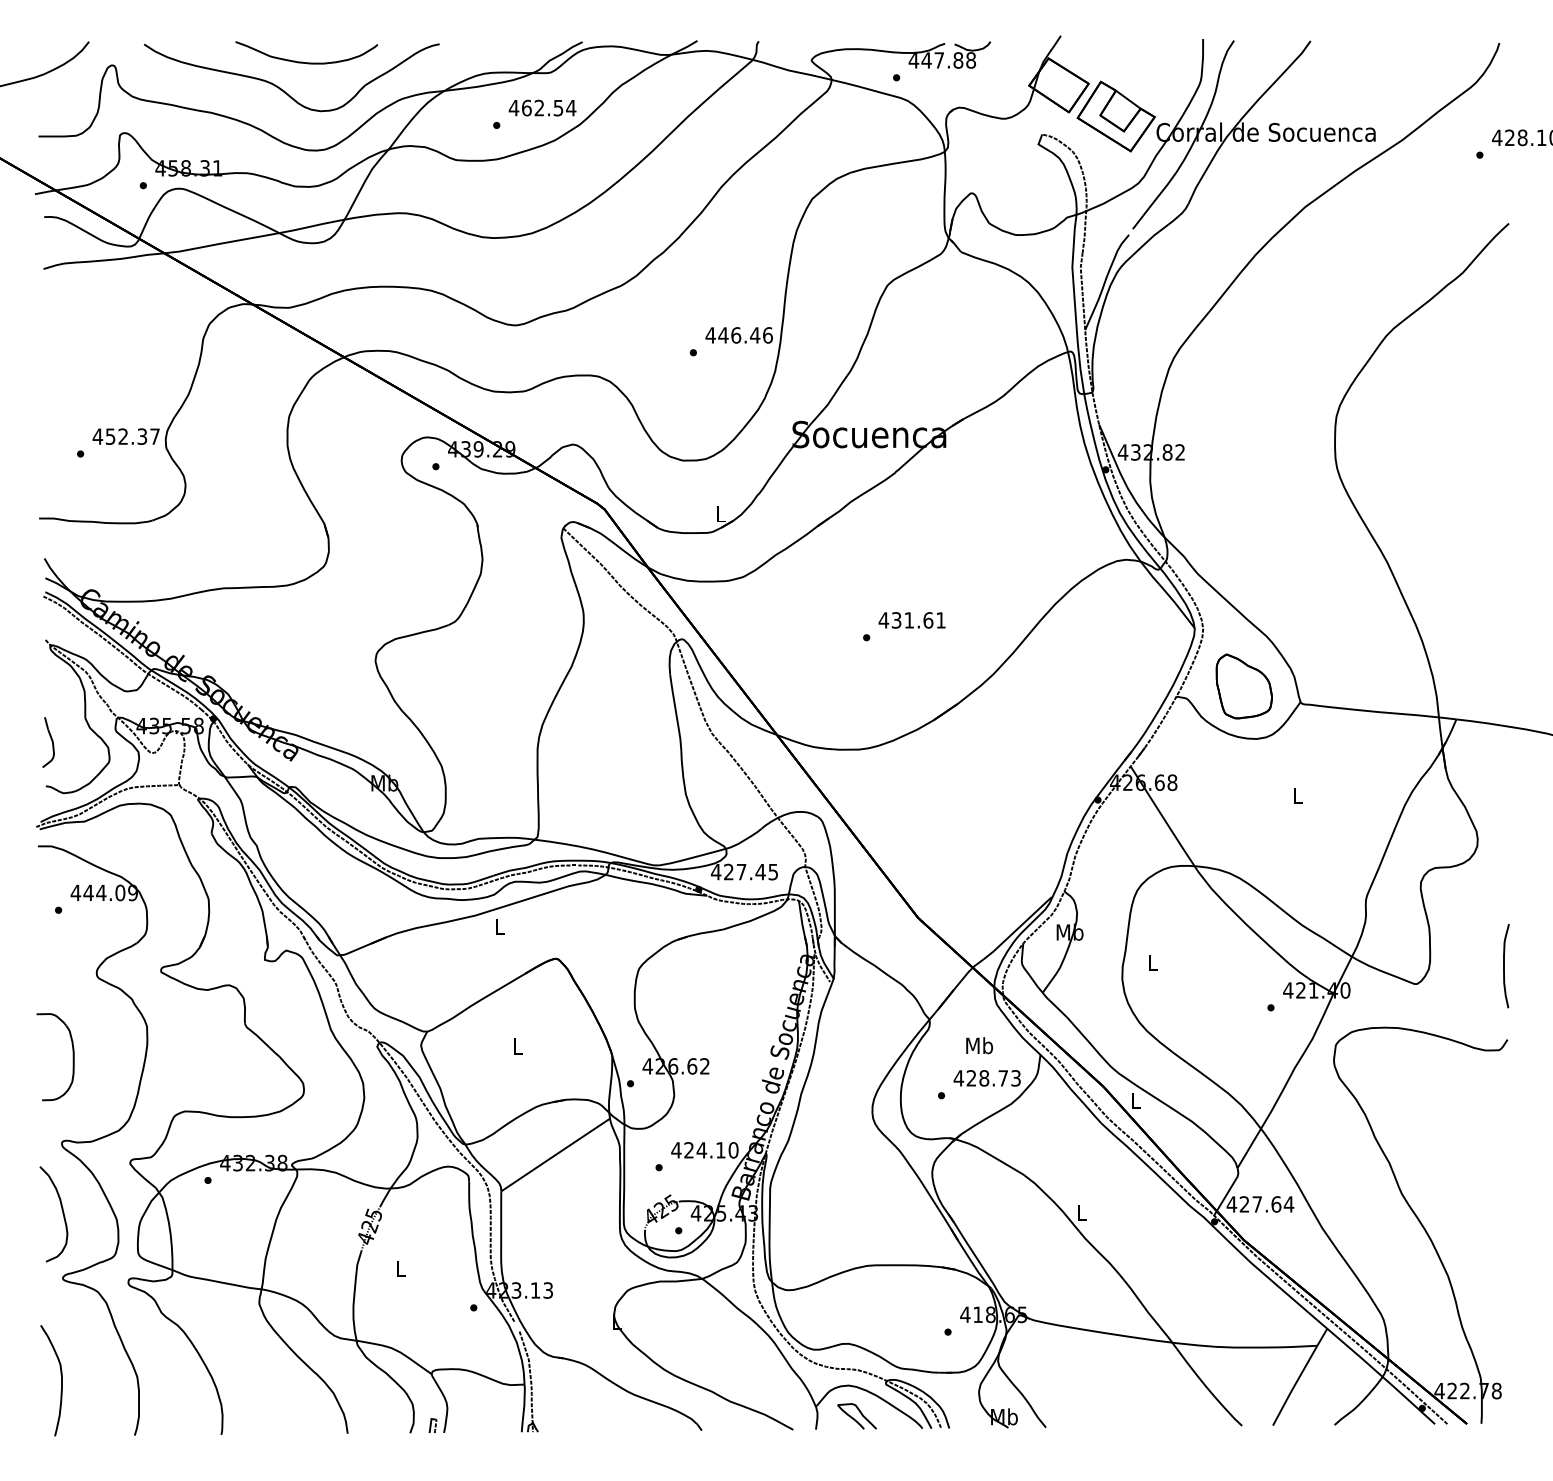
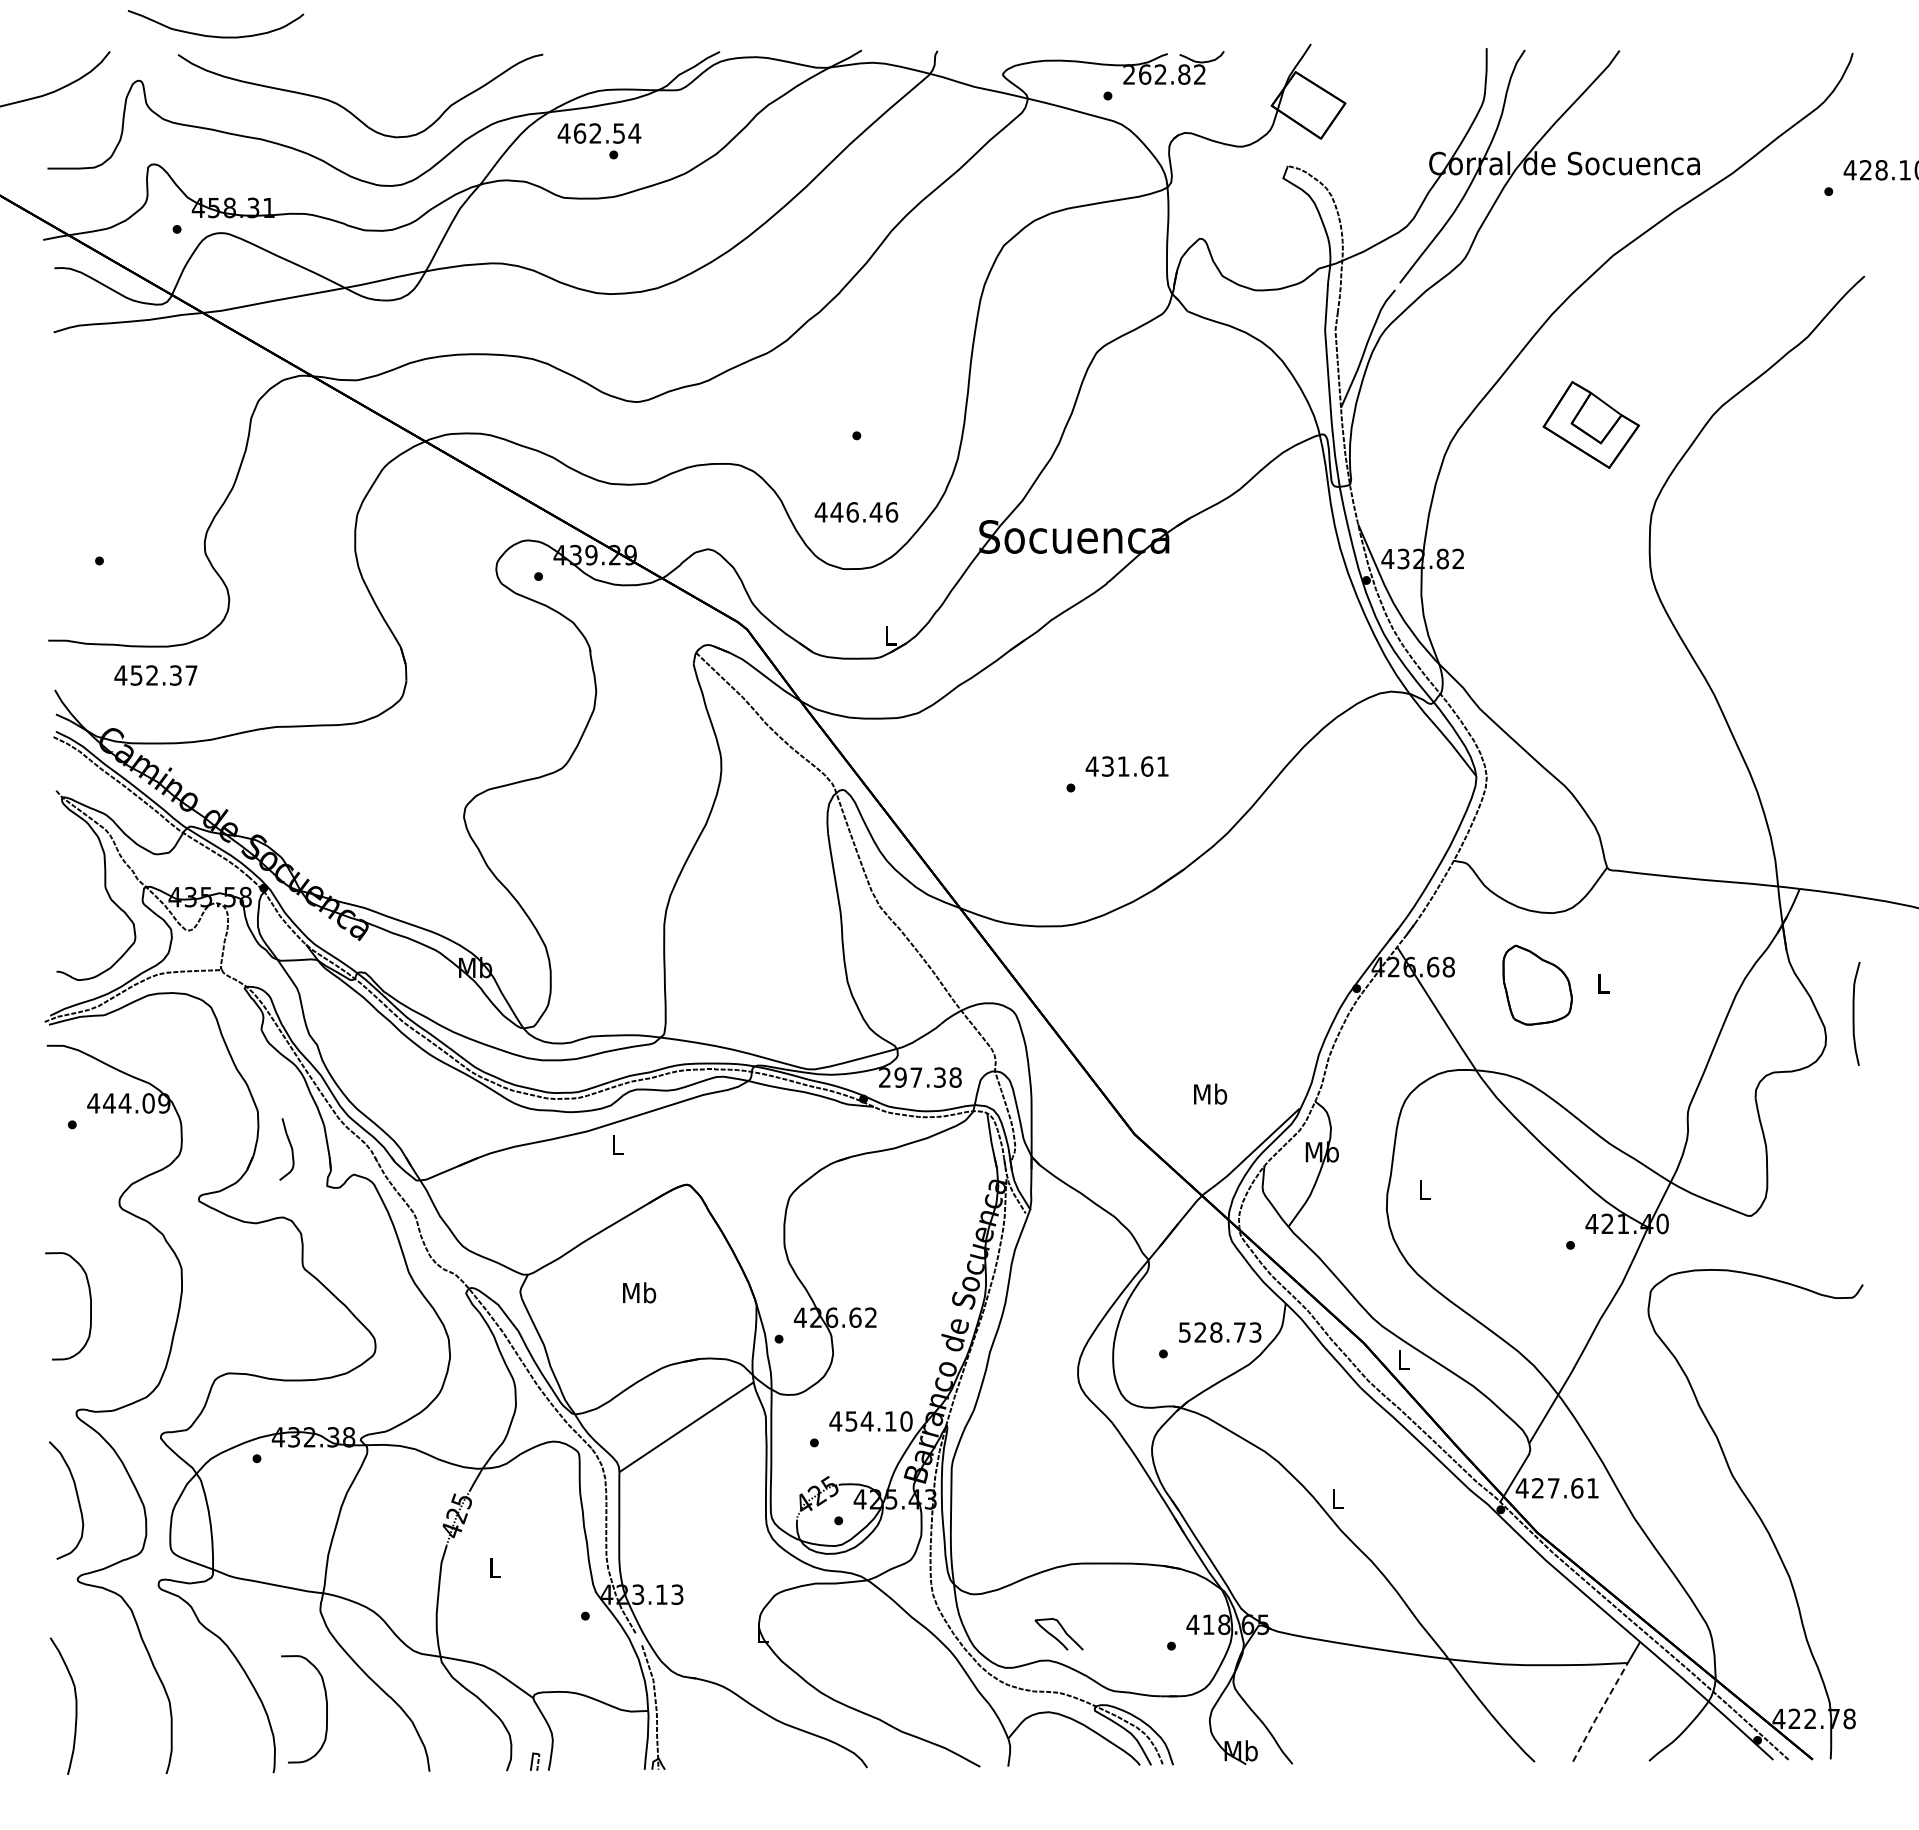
text: (942, 60) -> (1164, 74), 447.88 -> 262.82
curve: (305, 61) -> (214, 35), moved
text: (542, 108) -> (599, 133), moved
part: (1116, 116) -> (1591, 424), moved
text: (739, 335) -> (856, 512), moved
text: (125, 436) -> (155, 675), moved
part: (1244, 685) -> (1537, 984), moved
part: (48, 742) -> (286, 1149), moved
text: (744, 871) -> (919, 1077), 427.45 -> 297.38
curve: (1504, 965) -> (1854, 1013), moved
text: (517, 1045) -> (639, 1292), L -> Mb
text: (979, 1045) -> (1210, 1093), moved
text: (958, 1078) -> (1184, 1332), 428.73 -> 528.73
text: (689, 1150) -> (851, 1421), 424.10 -> 454.10
text: (1288, 1204) -> (1592, 1488), 427.64 -> 427.61
part: (264, 1383) -> (326, 1709), added
line: (1294, 1385) -> (1599, 1712), solid -> dashed
curve: (854, 1418) -> (1055, 1636), moved

